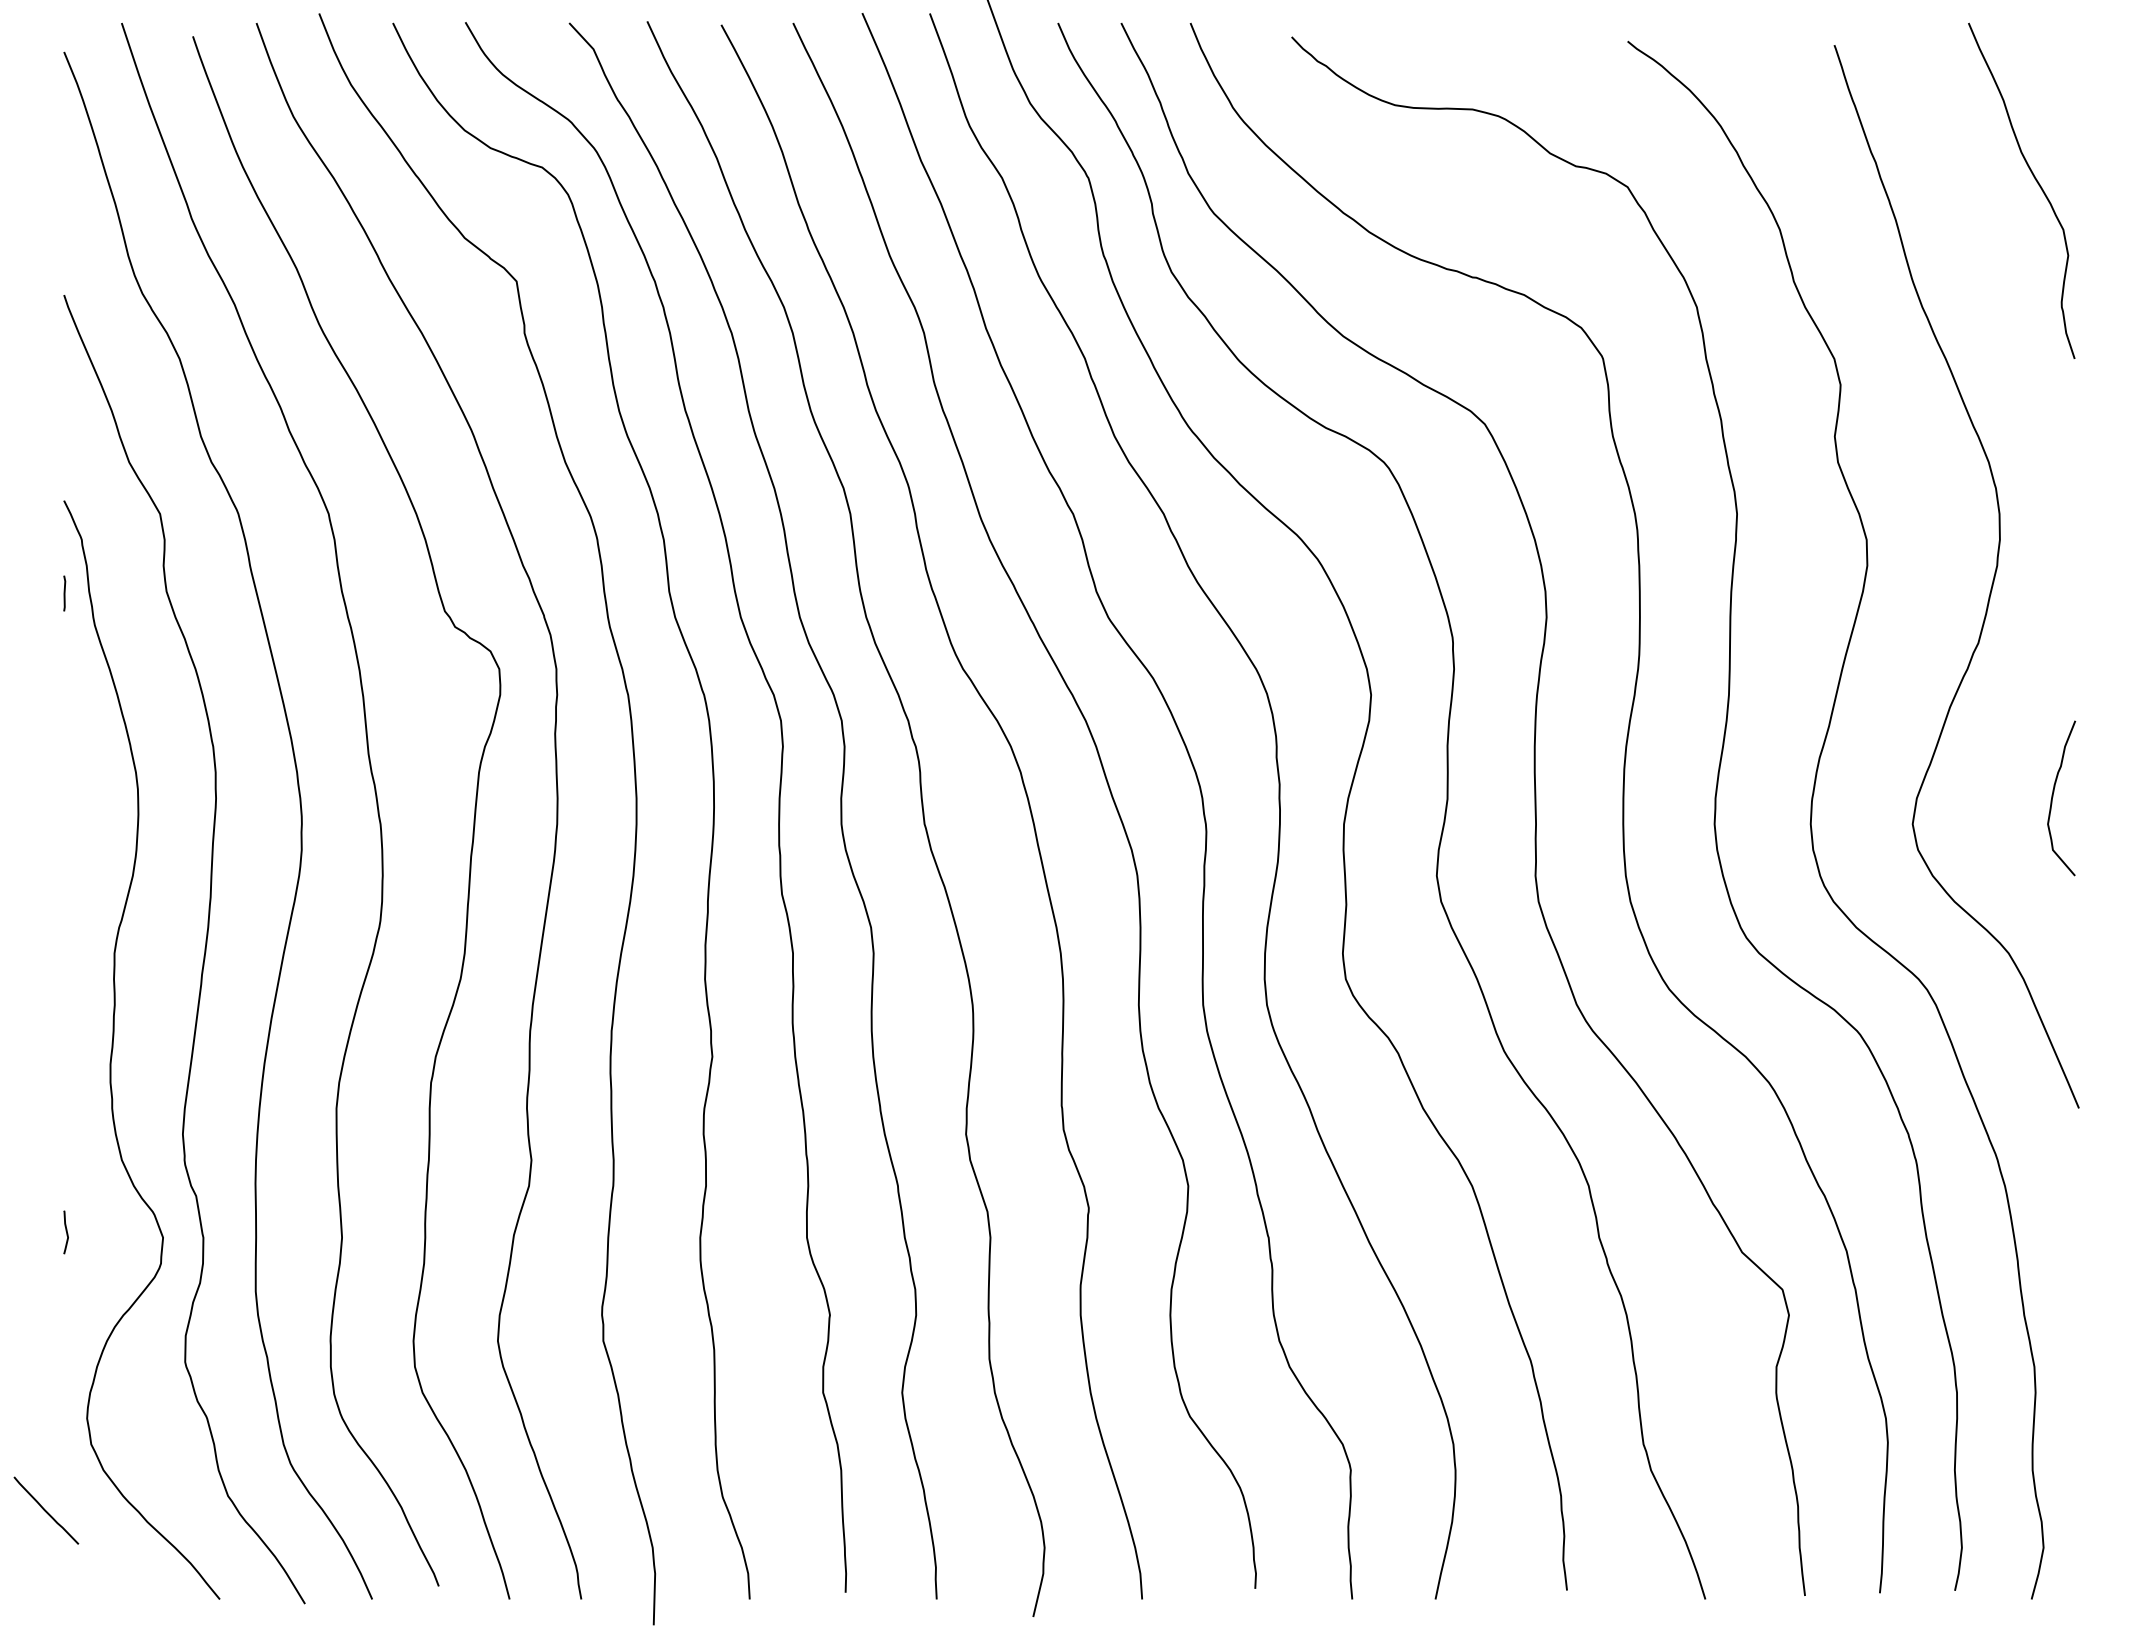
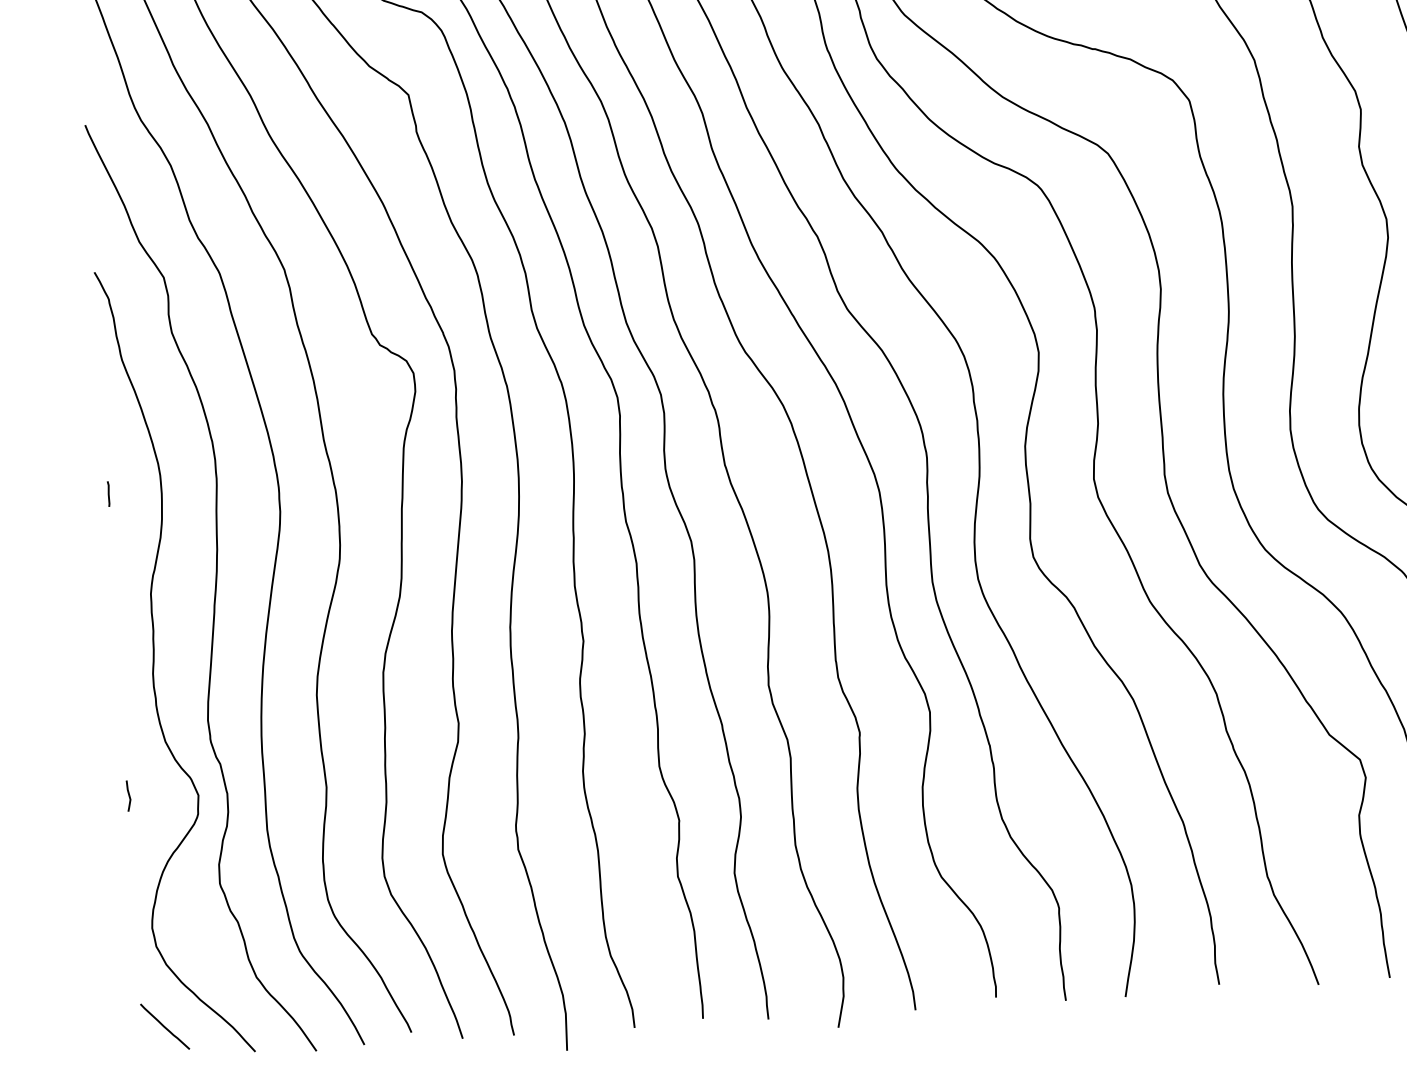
line: (64, 593) -> (108, 494), moved
line: (46, 1510) -> (165, 1026), moved

